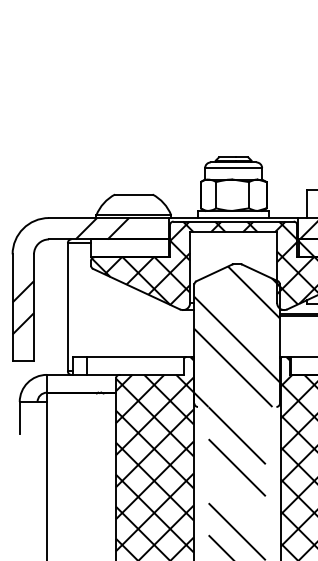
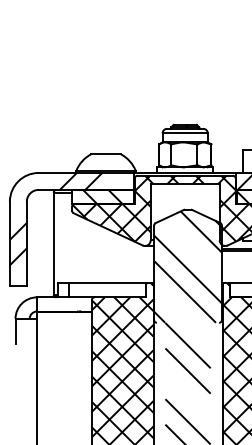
hatch: (129, 247) -> (102, 196), added

